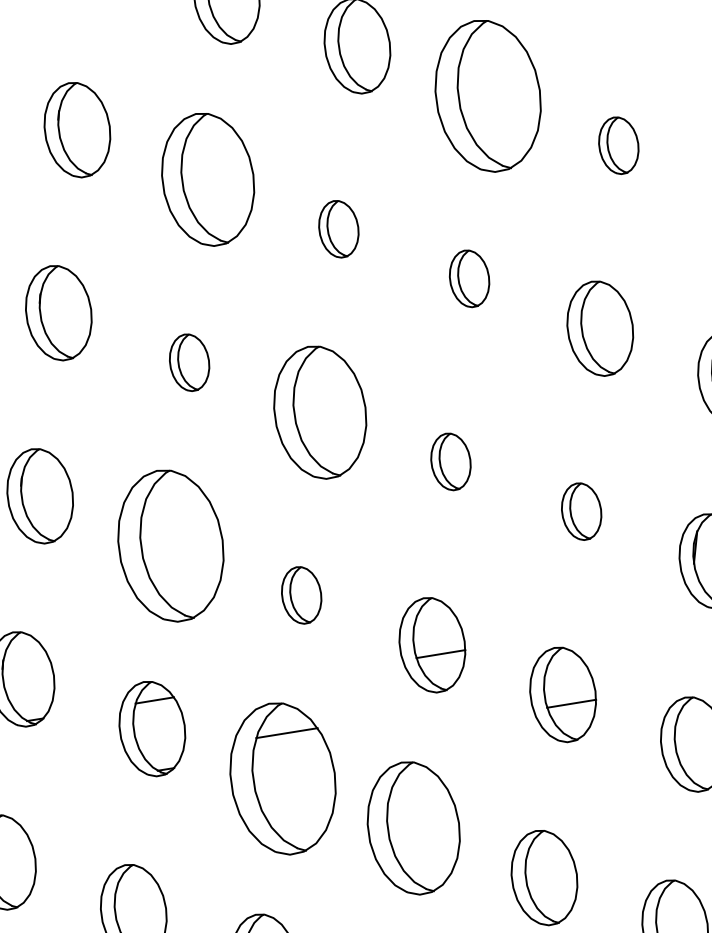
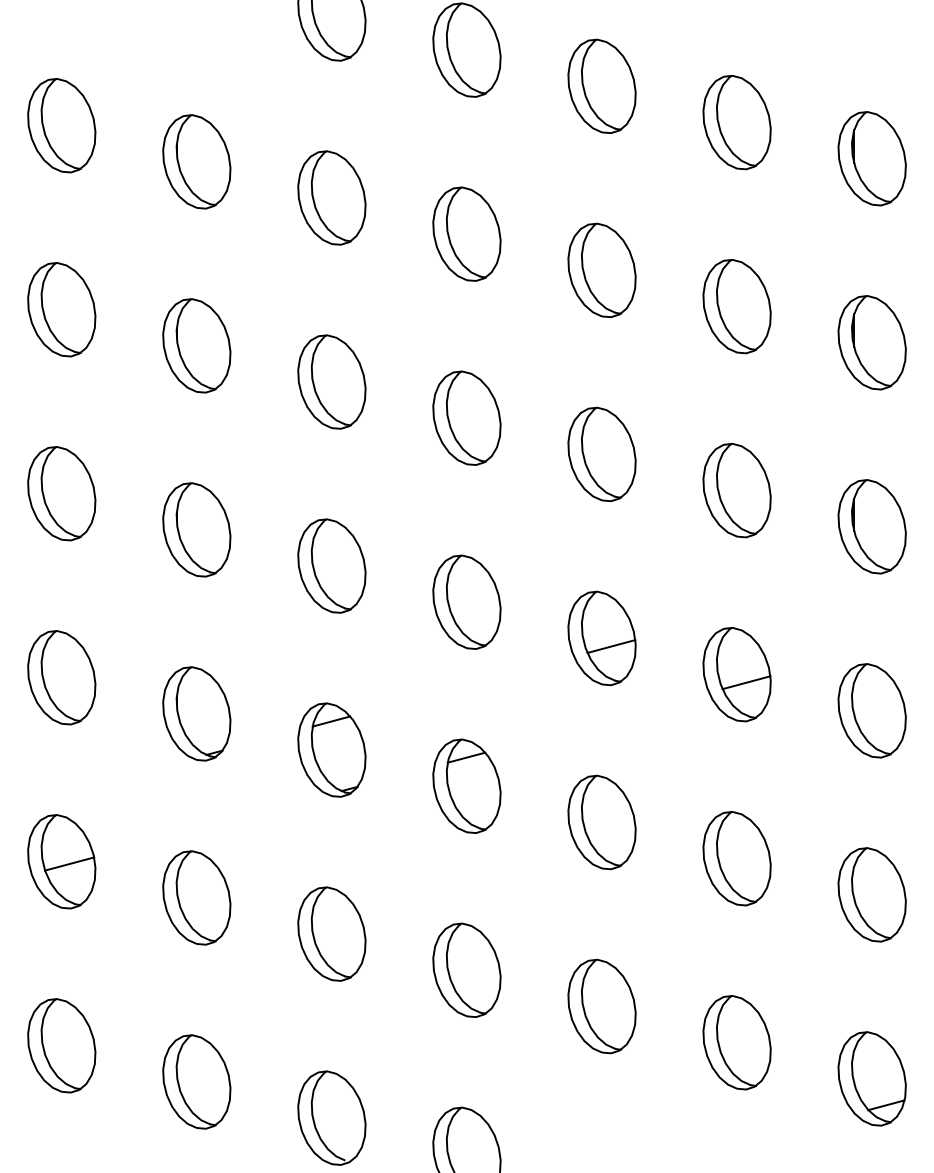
part: (487, 94) -> (601, 85), size x0.62
part: (618, 145) -> (736, 122), size x1.67
part: (207, 179) -> (331, 197), size x0.71
part: (338, 228) -> (466, 233), size x1.67
part: (469, 278) -> (601, 269), size x1.67
part: (189, 362) -> (331, 381), size x1.67
part: (319, 411) -> (466, 417), size x0.71
part: (450, 461) -> (601, 453), size x1.67
part: (581, 511) -> (736, 490), size x1.67
part: (170, 545) -> (331, 565), size x0.62
part: (301, 594) -> (466, 601), size x1.67
part: (282, 777) -> (466, 785), size x0.62
part: (413, 828) -> (601, 822), size x0.71

